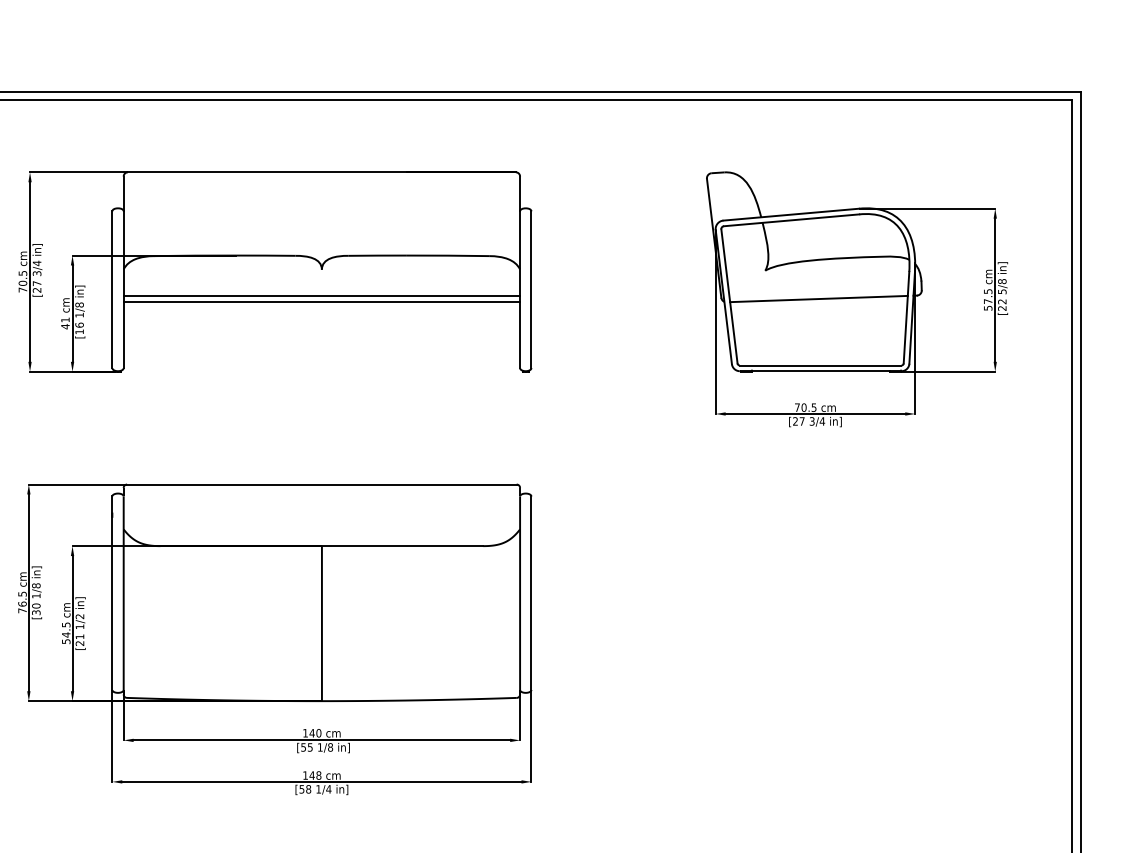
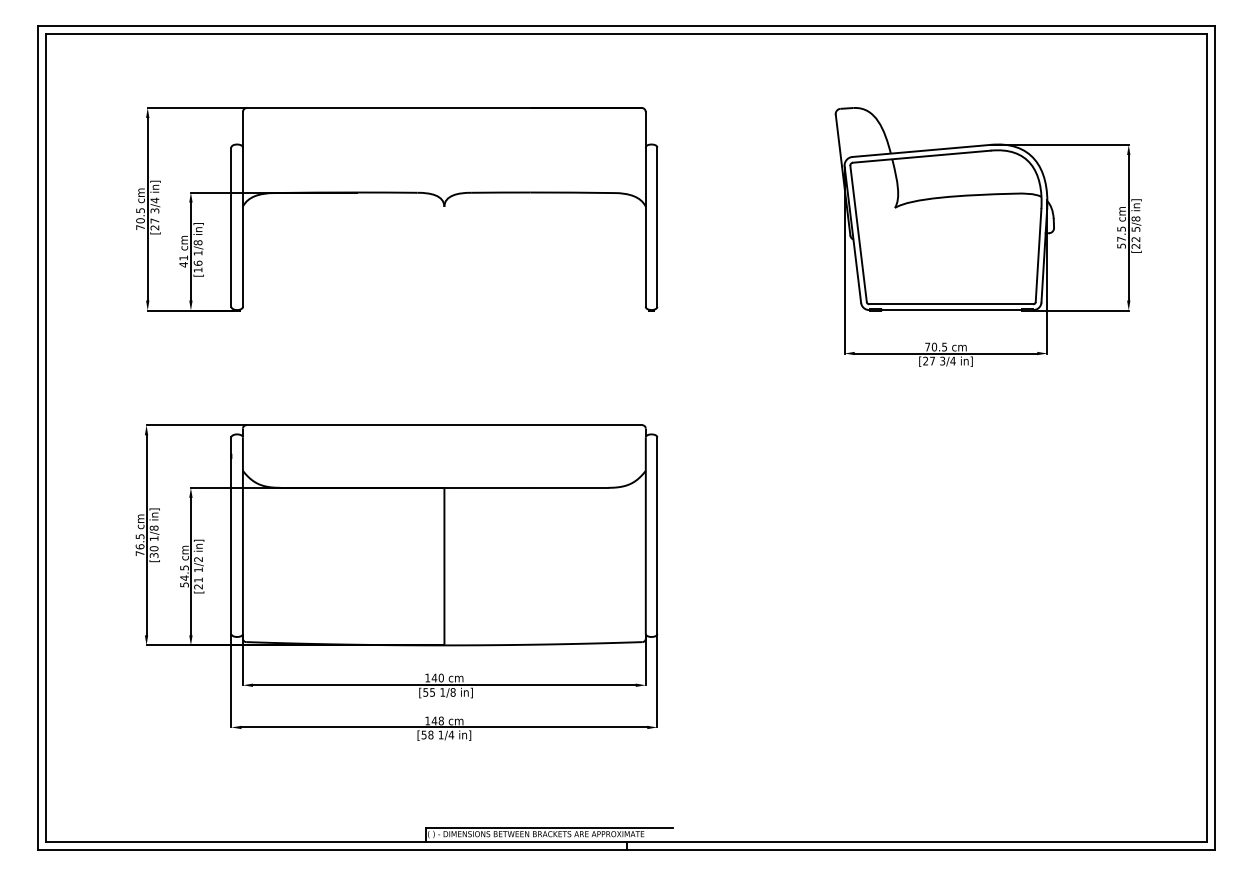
line: (321, 295) -> (443, 233), removed
line: (818, 298) -> (949, 236), removed
line: (321, 301) -> (443, 239), removed

